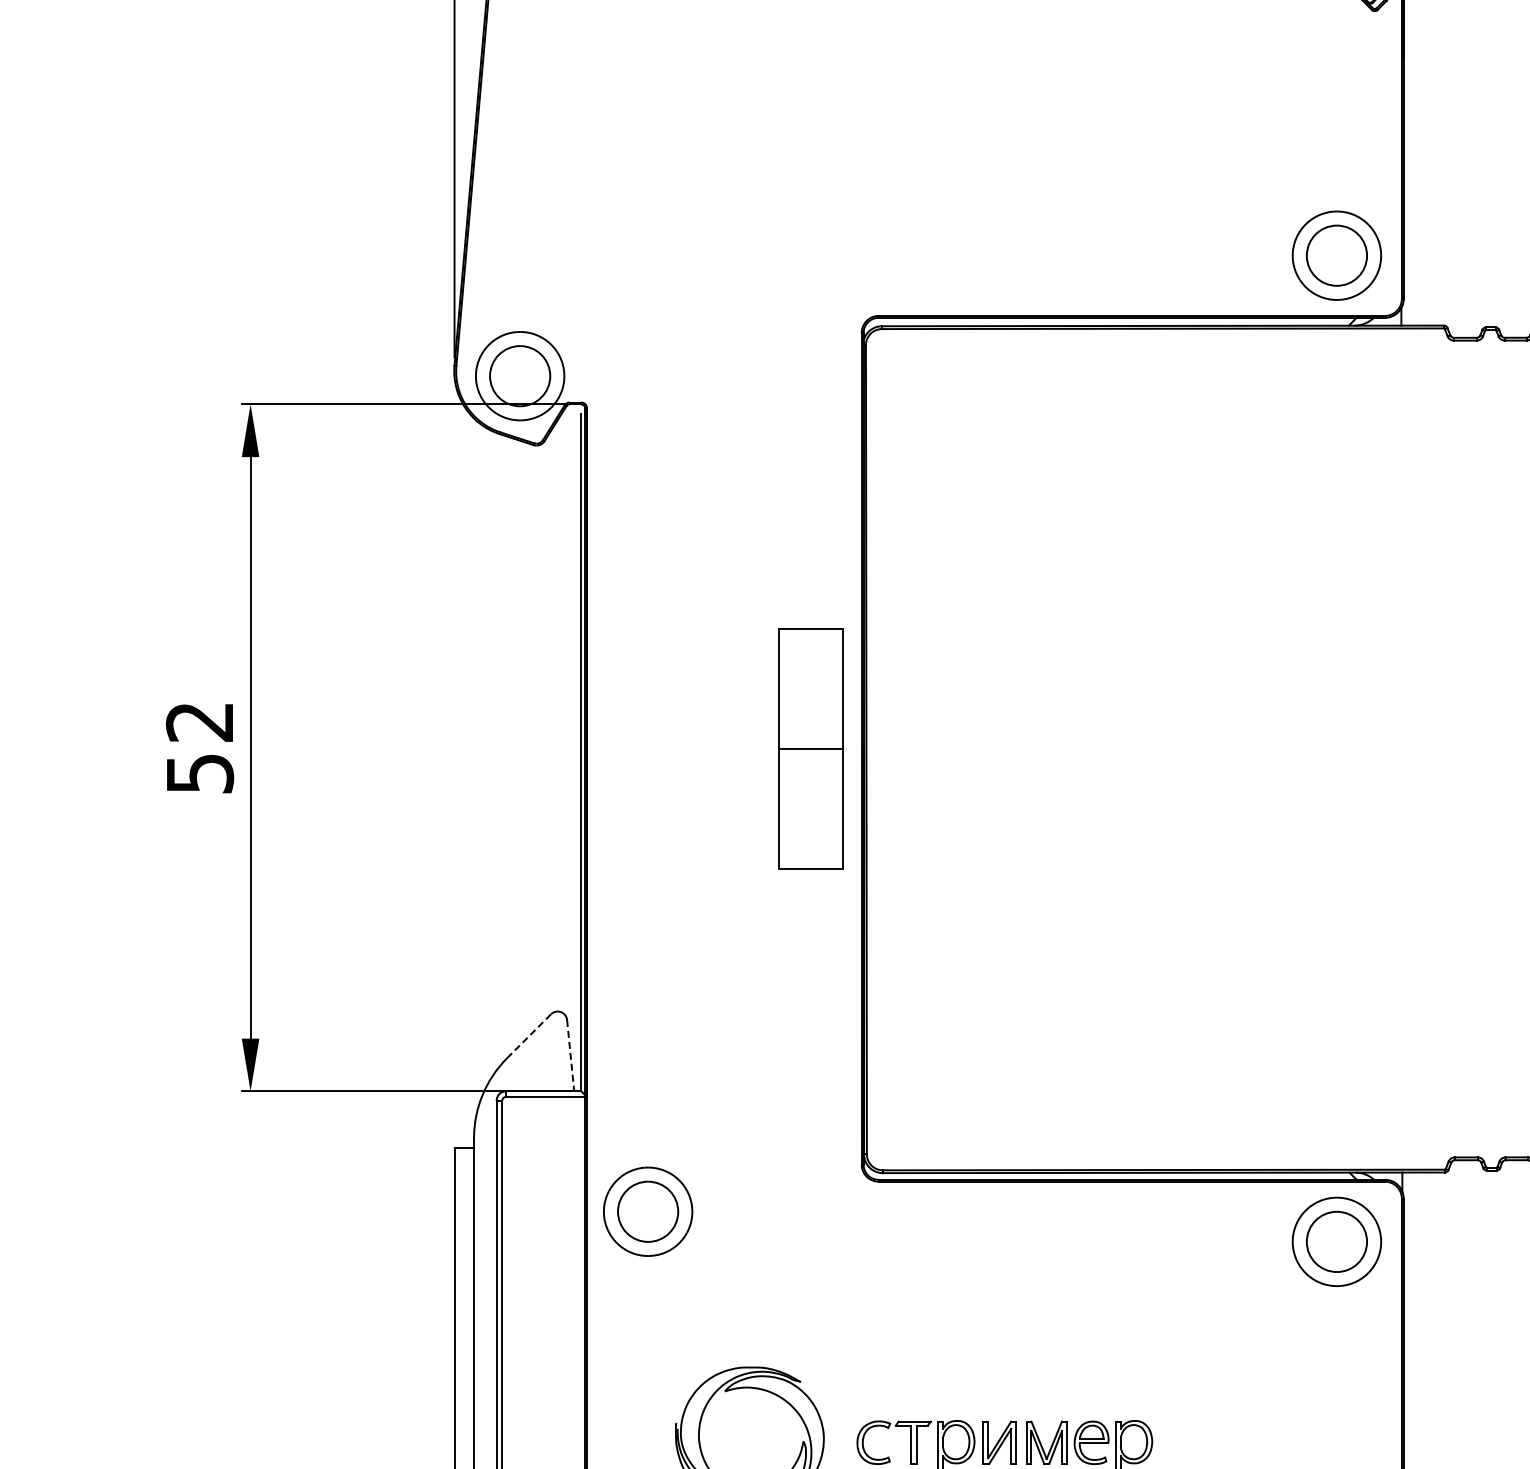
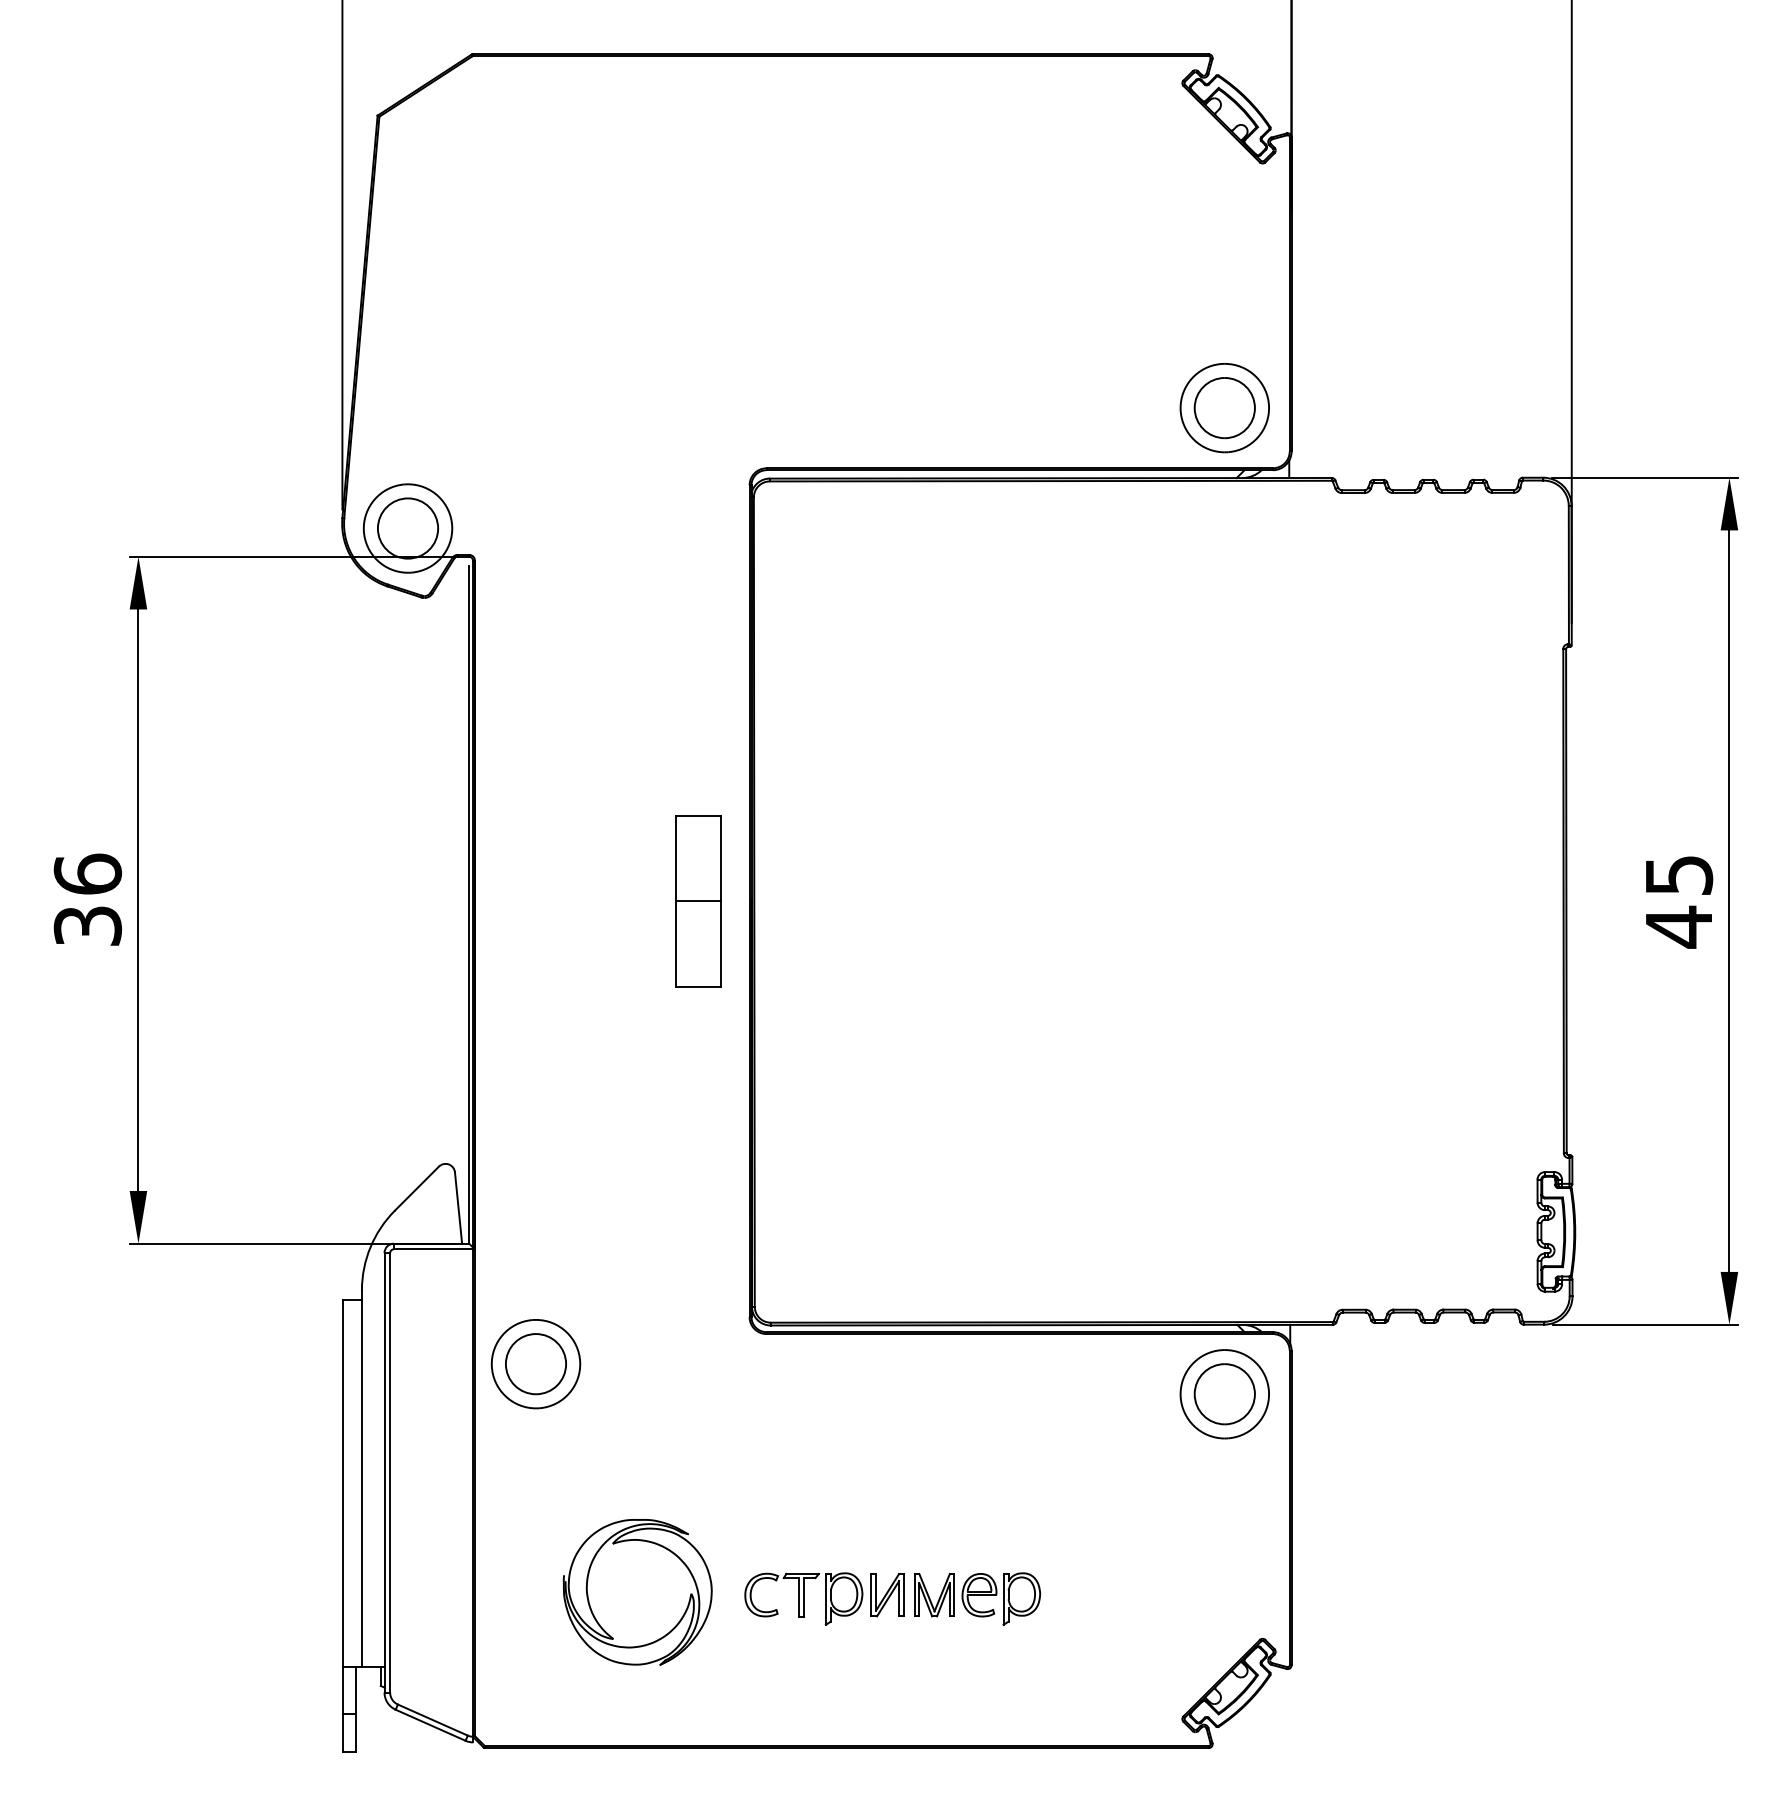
text: (199, 747) -> (87, 899), 52 -> 36
part: (810, 749) -> (698, 901), size x0.71
line: (529, 1036) -> (417, 1188), dashed -> solid
line: (570, 1056) -> (458, 1208), dashed -> solid

